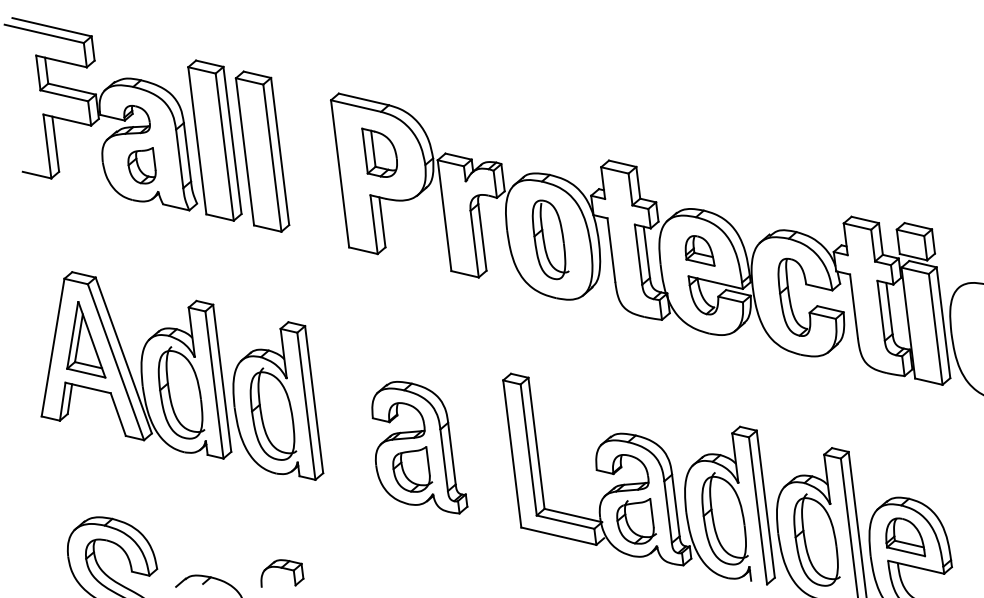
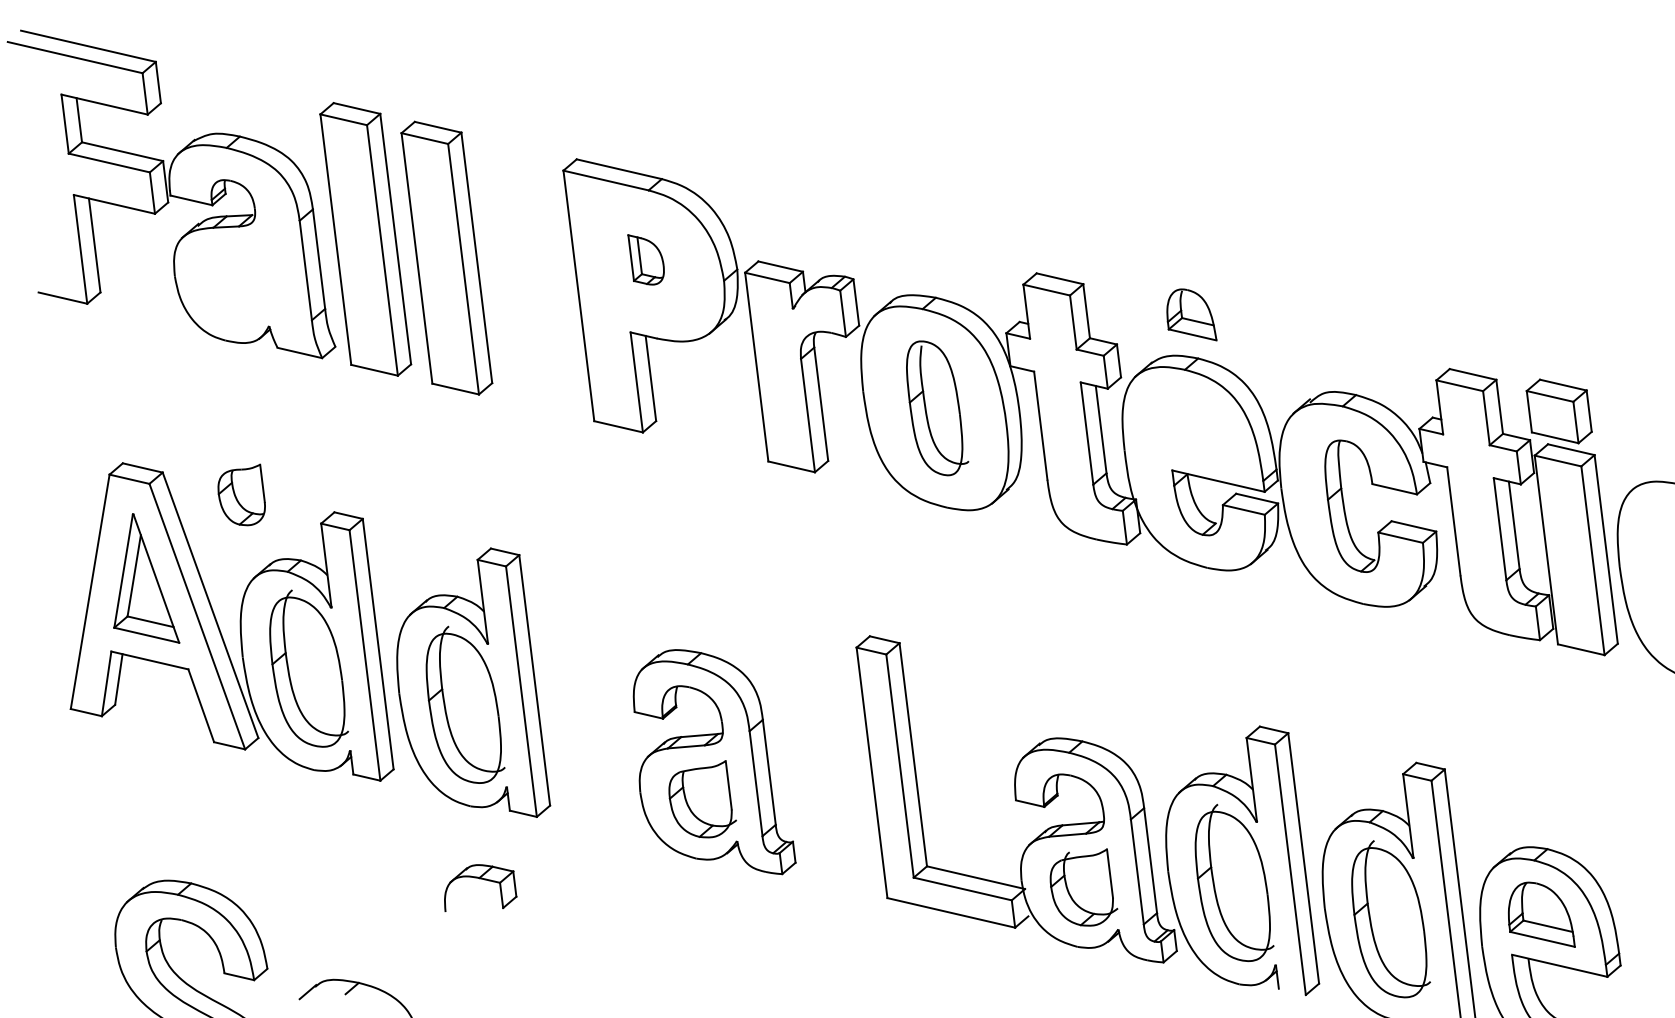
part: (379, 152) -> (645, 259), size x0.6
part: (141, 165) -> (240, 494), moved
part: (699, 250) -> (1190, 314), moved
part: (282, 573) -> (480, 887), moved

